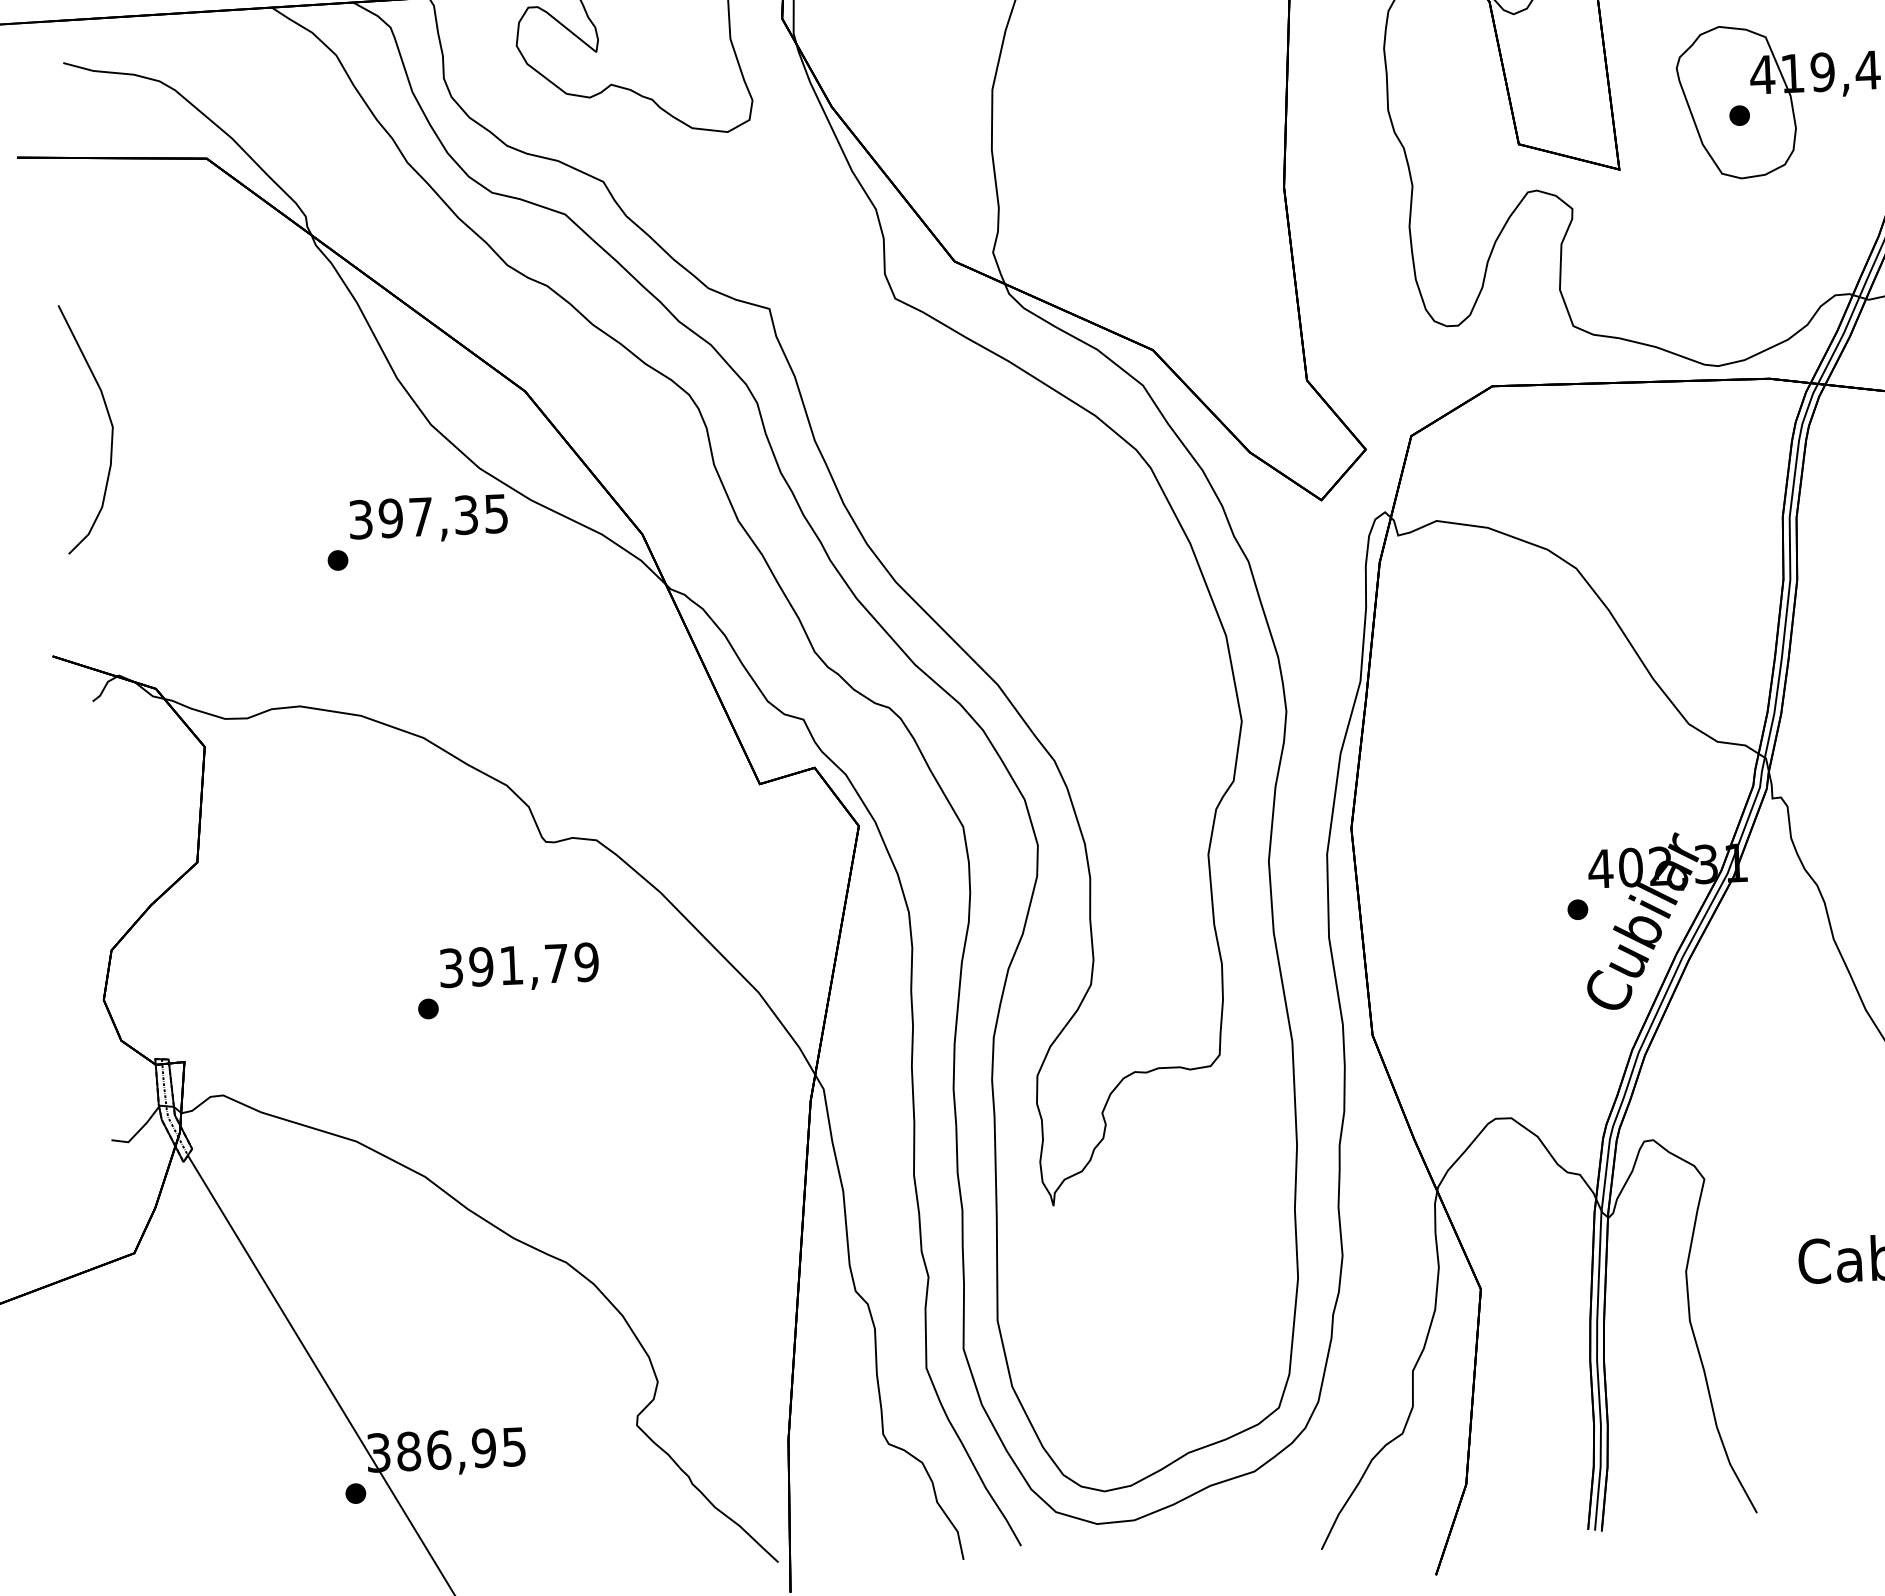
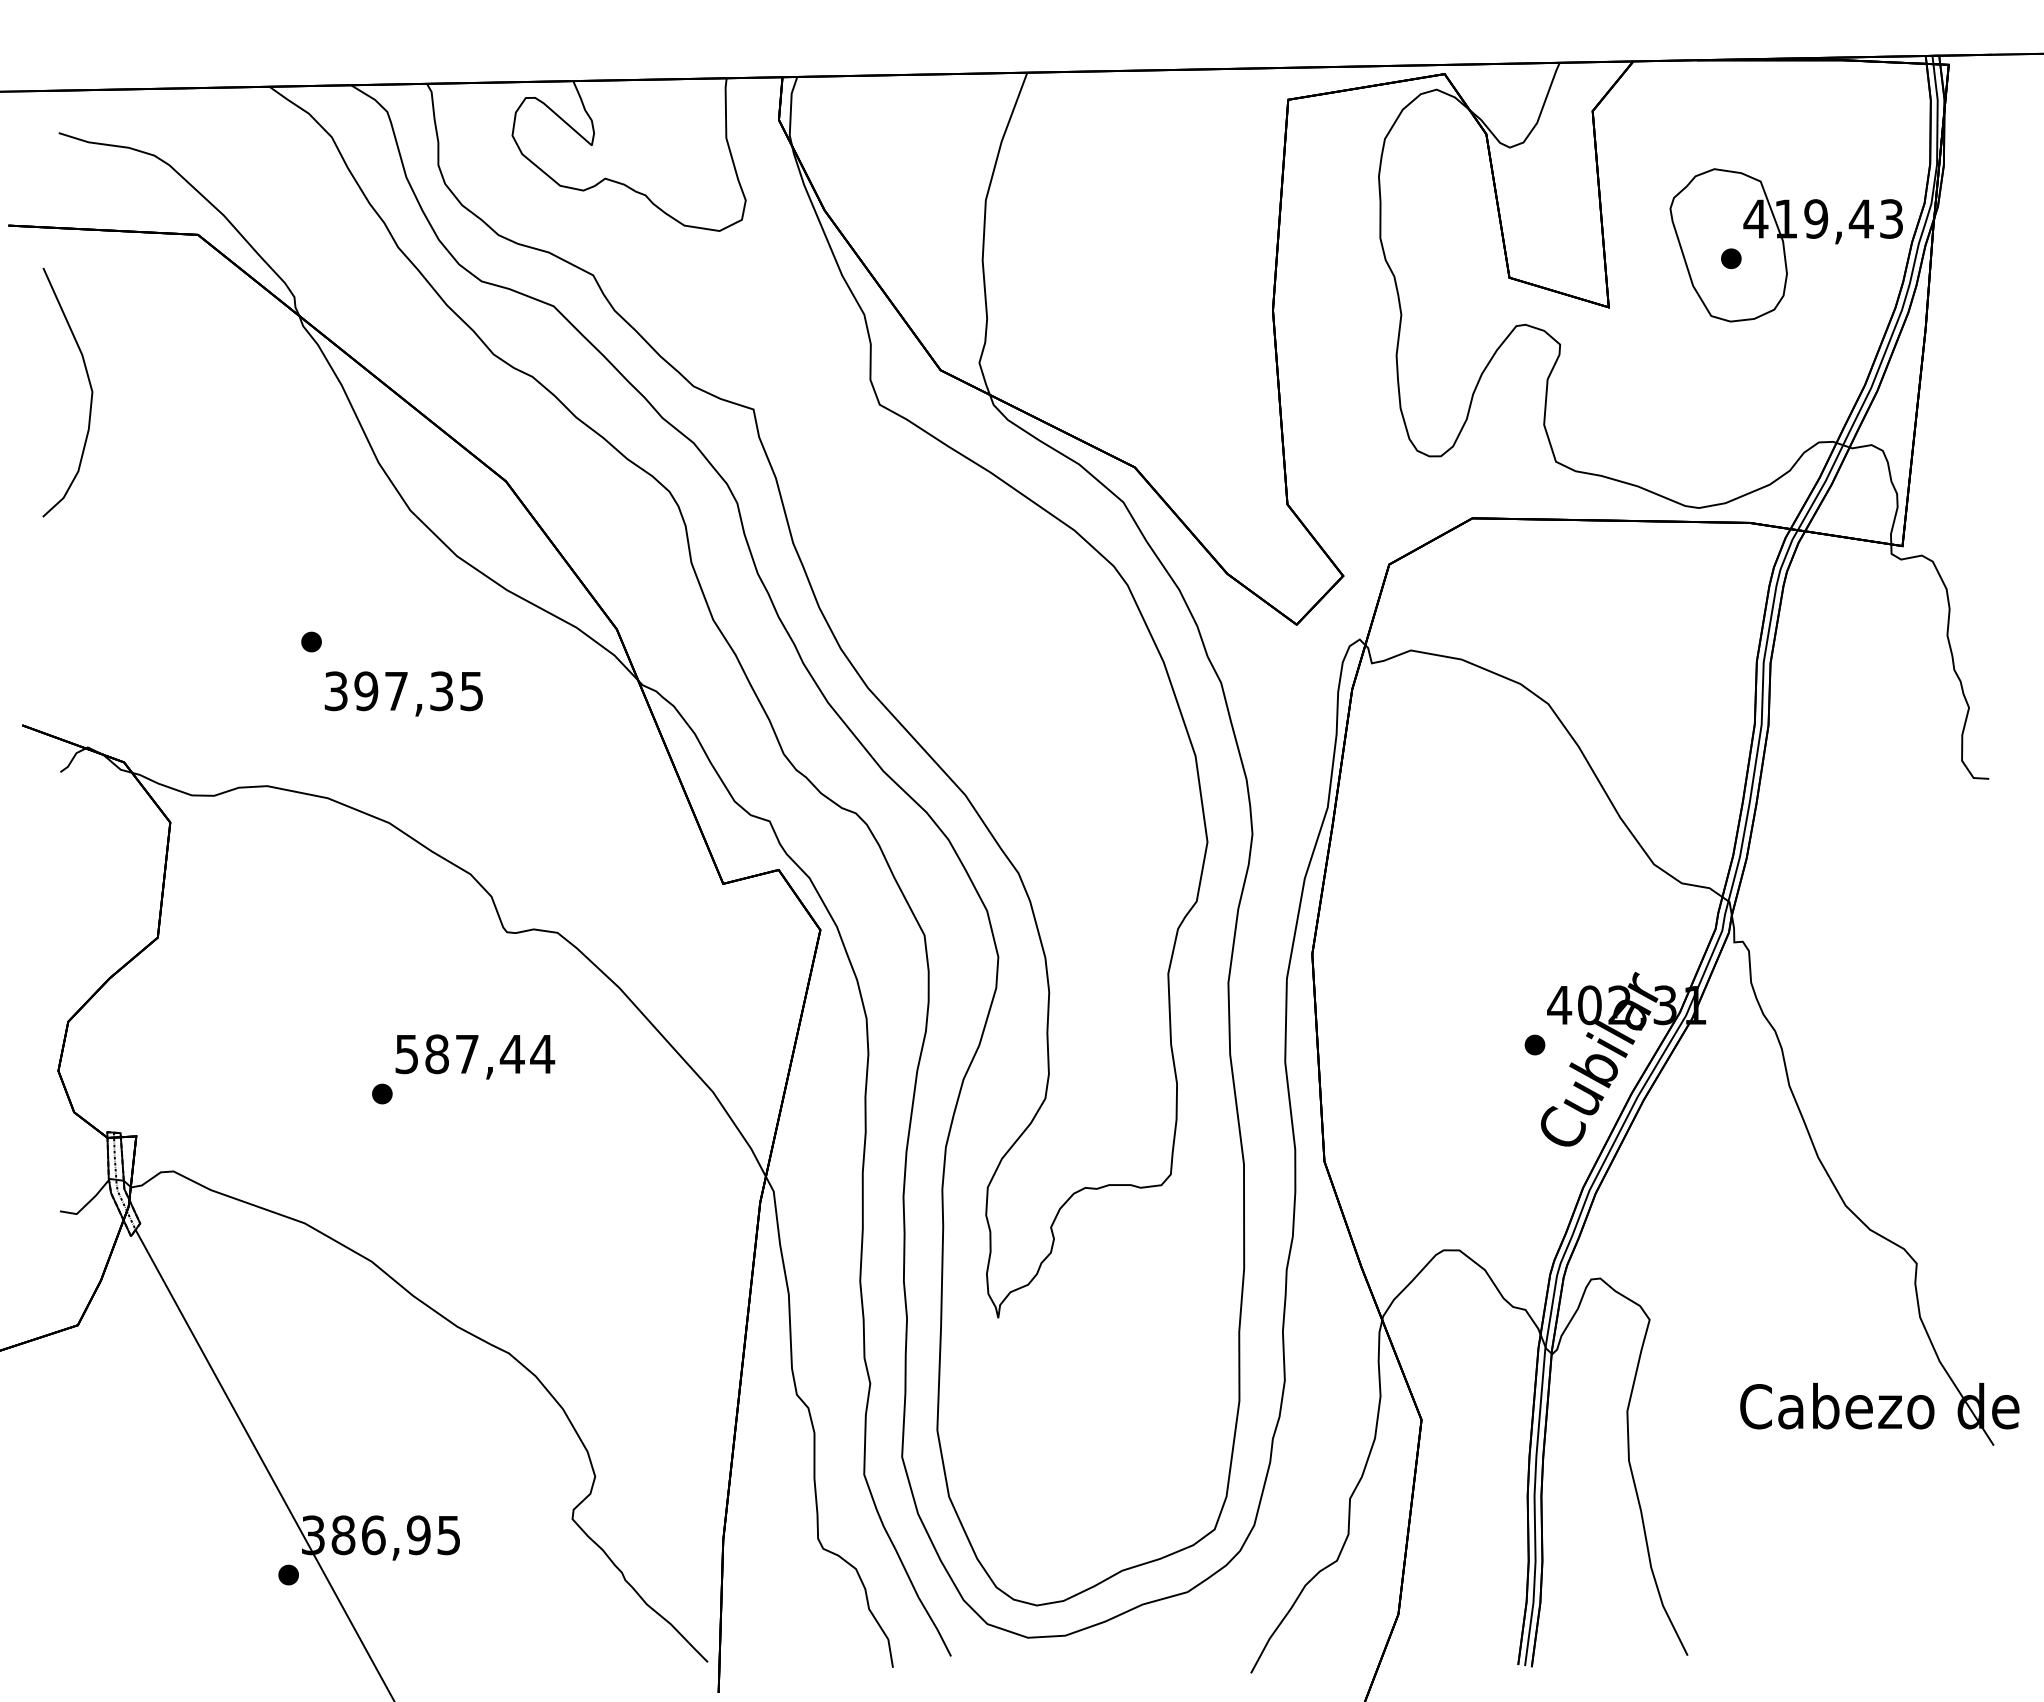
curve: (109, 420) -> (89, 385), moved
text: (428, 518) -> (403, 693), moved
text: (519, 965) -> (475, 1054), 391,79 -> 587,44

